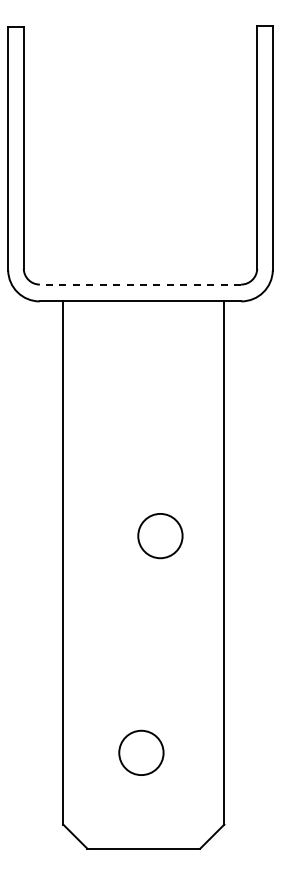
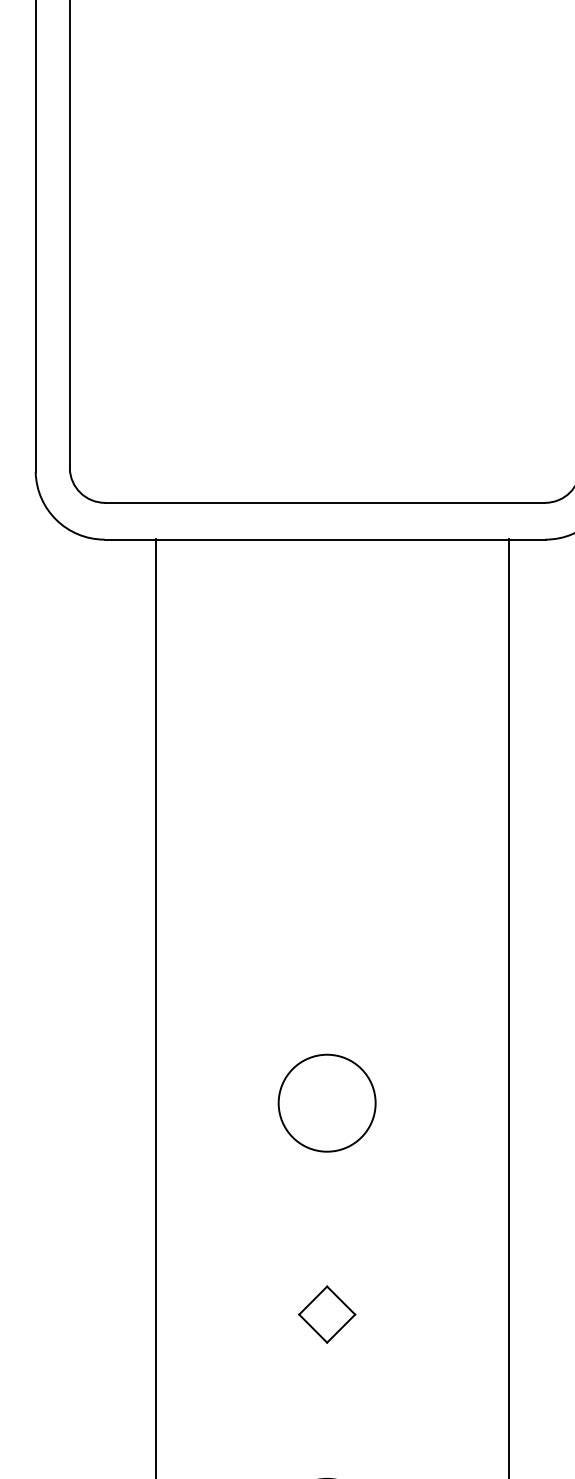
line: (140, 284) -> (325, 502), dashed -> solid
circle: (160, 536) -> (327, 1104), moved
part: (141, 655) -> (327, 1314), added

